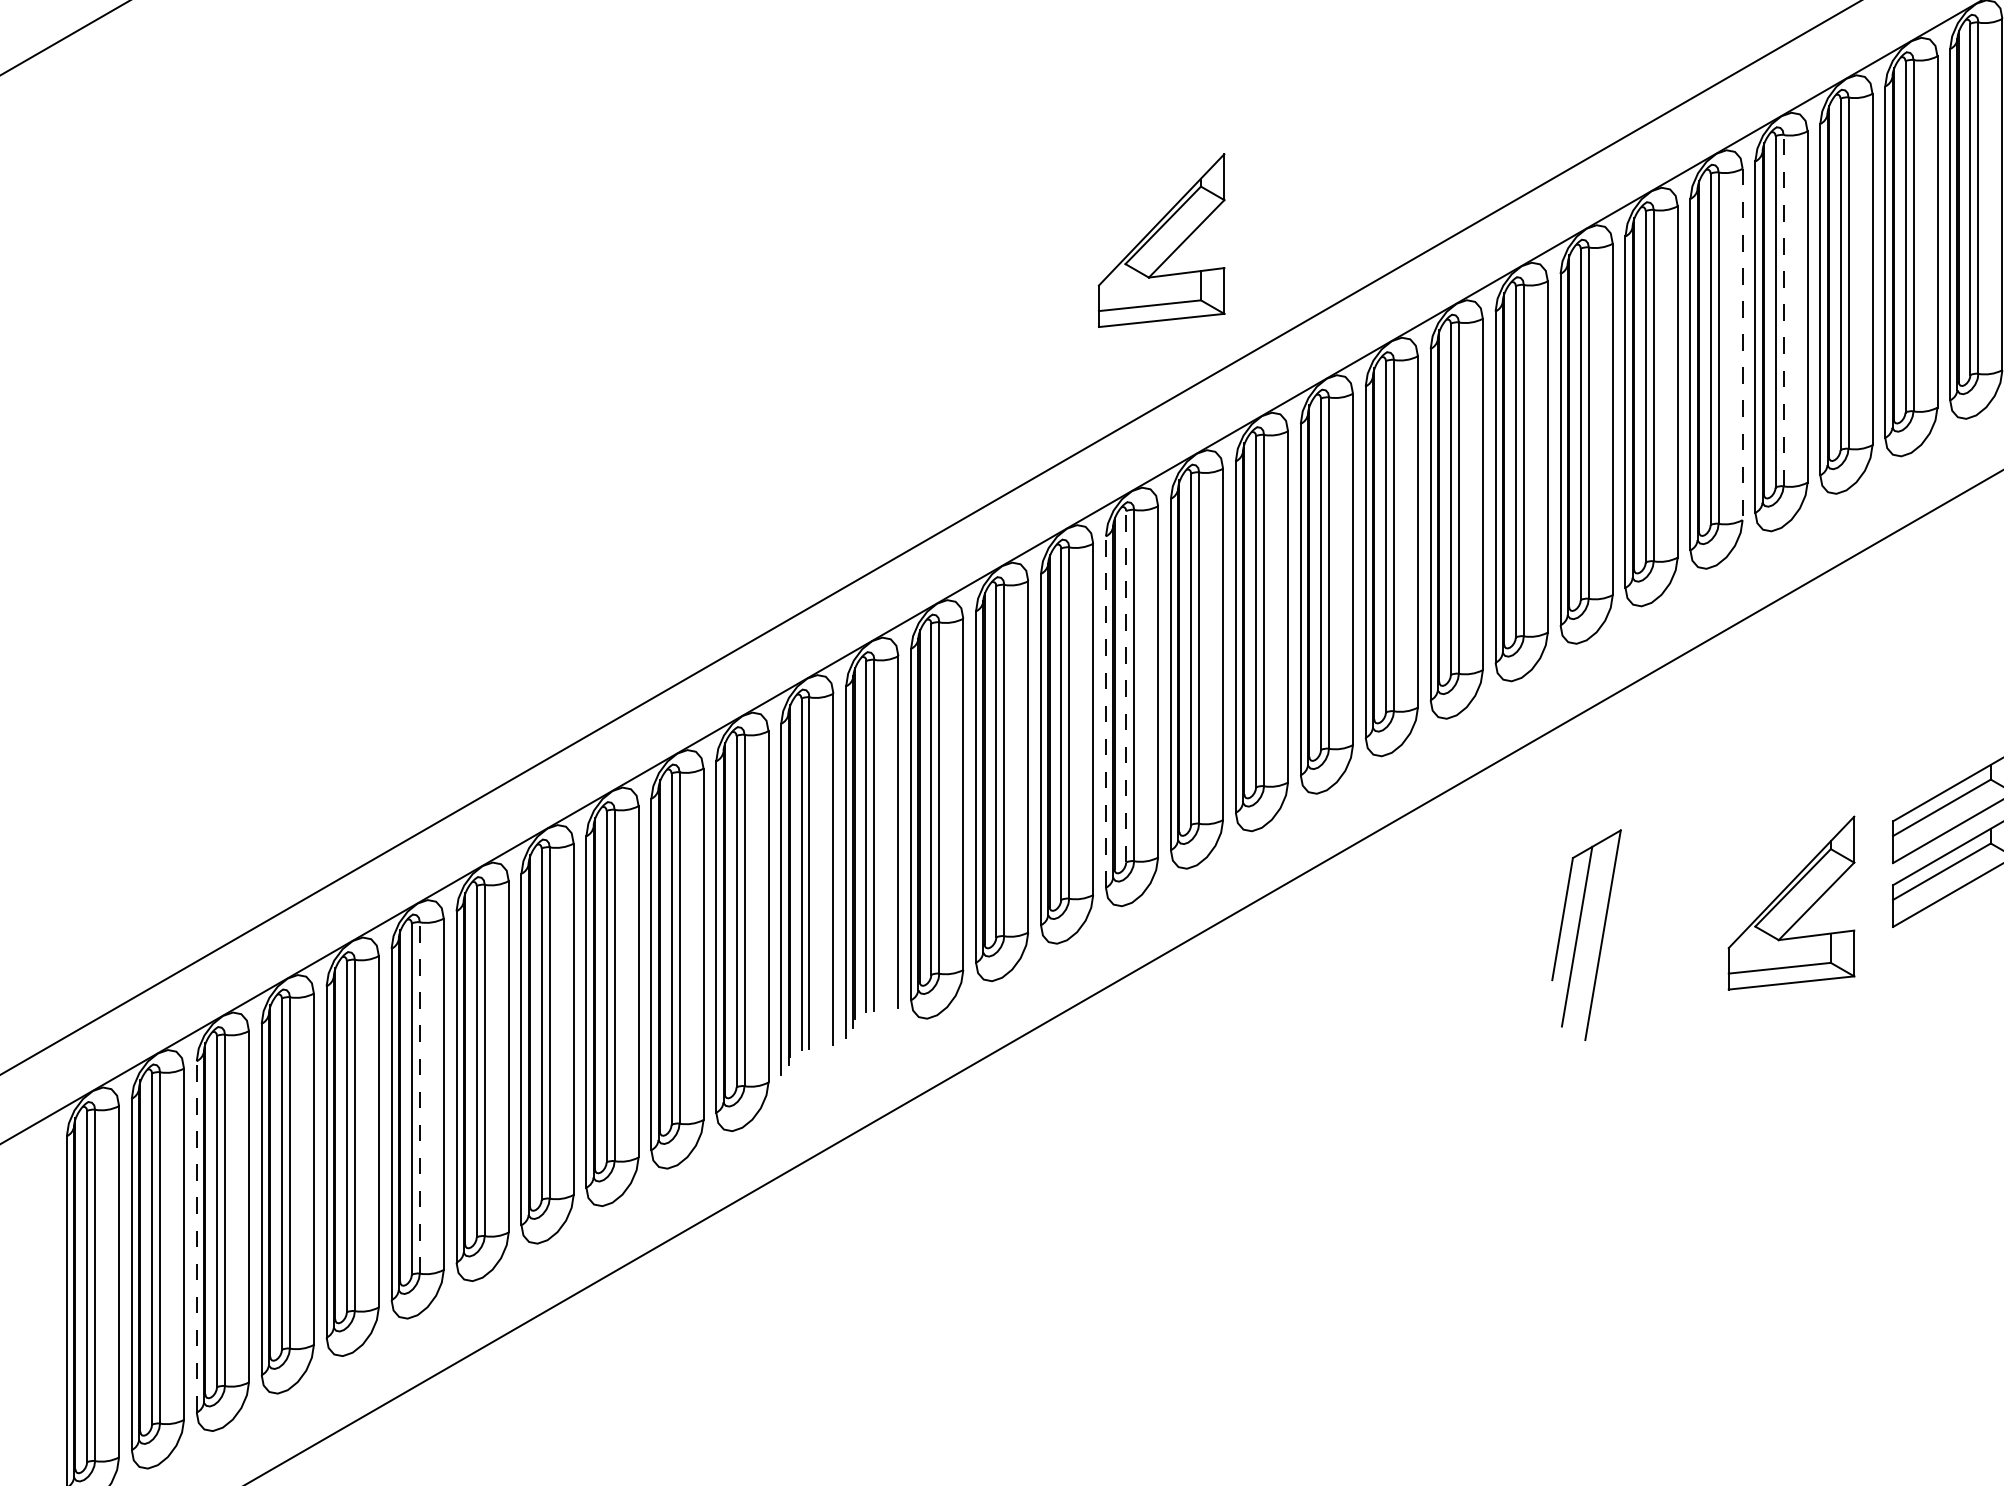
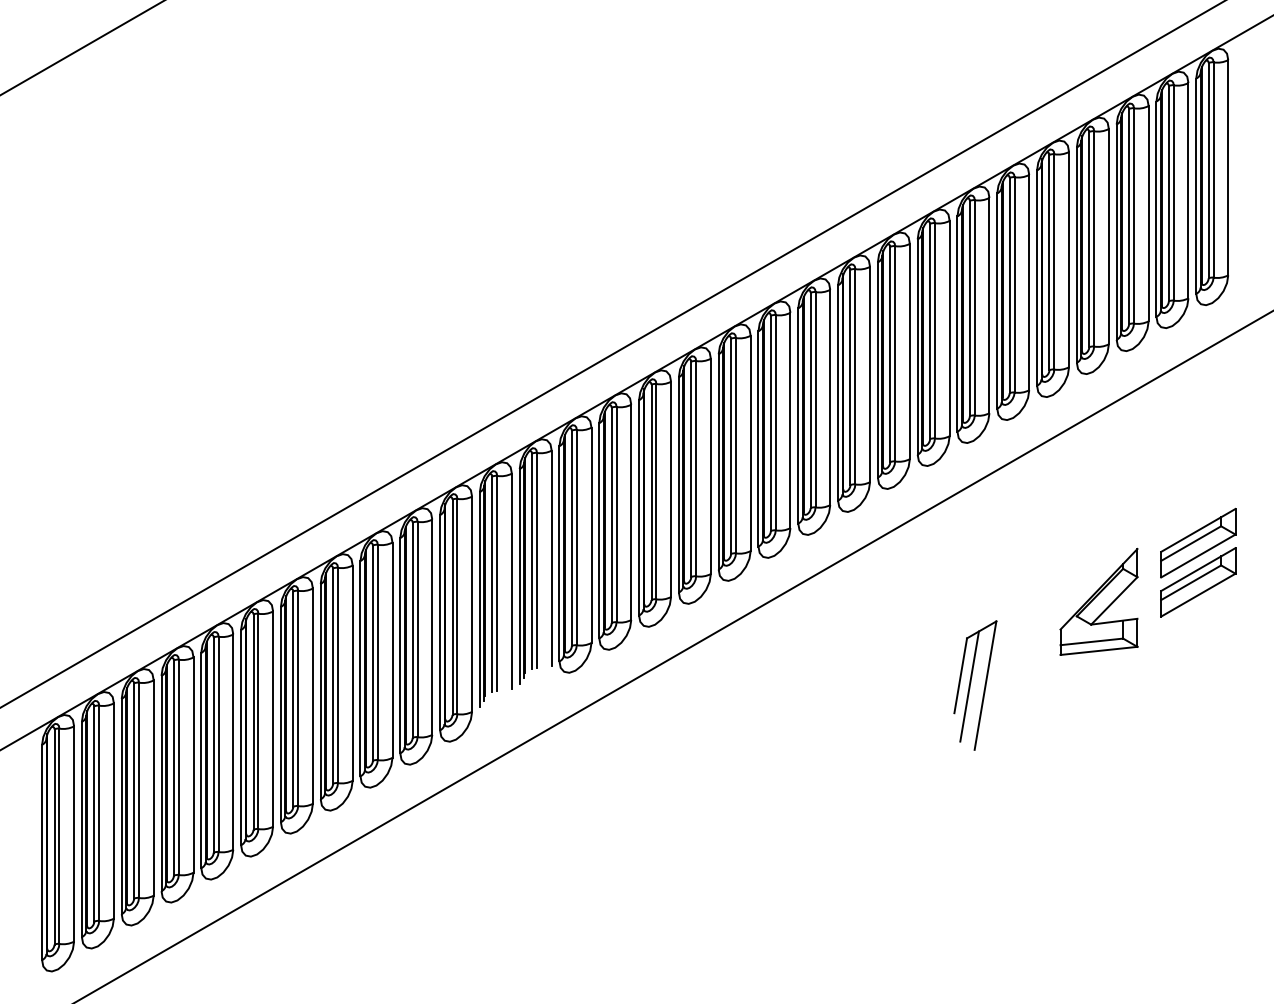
part: (1160, 239) -> (712, 195), removed
line: (1784, 310) -> (1094, 238), dashed -> solid
line: (1743, 344) -> (1069, 259), dashed -> solid
line: (1126, 686) -> (691, 469), dashed -> solid
line: (1105, 711) -> (678, 484), dashed -> solid
part: (1586, 934) -> (975, 685), moved
line: (419, 1098) -> (258, 721), dashed -> solid
line: (196, 1236) -> (121, 806), dashed -> solid

